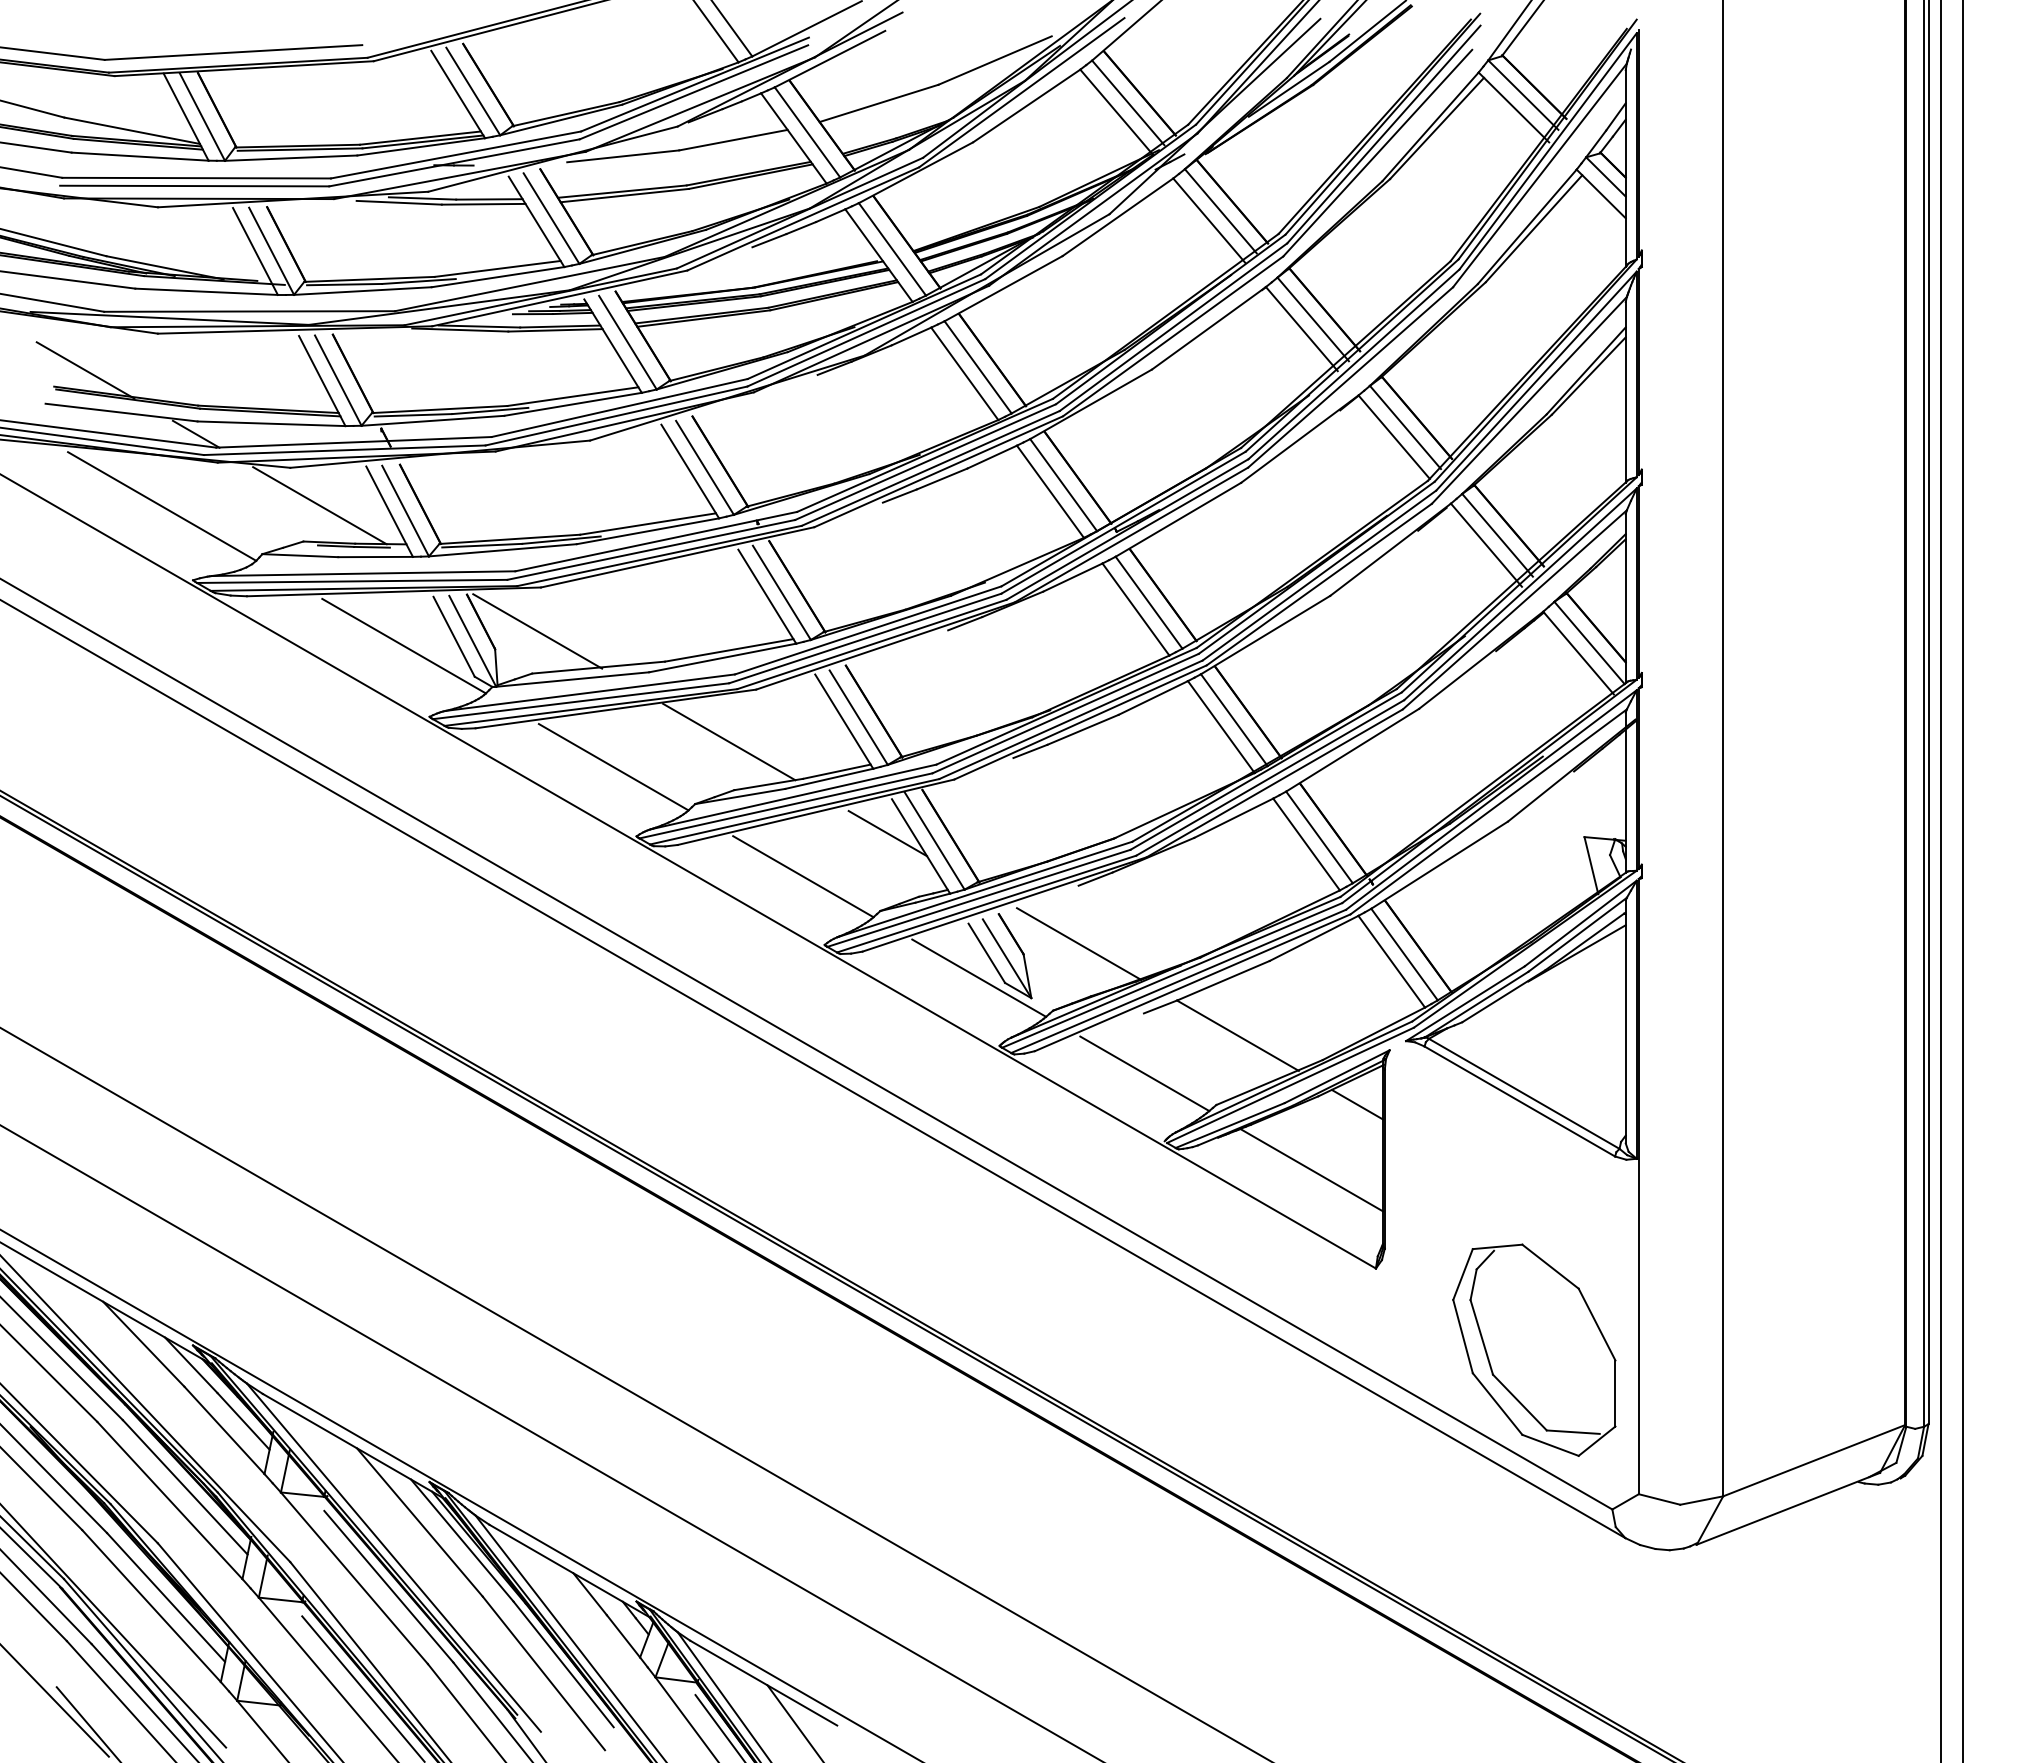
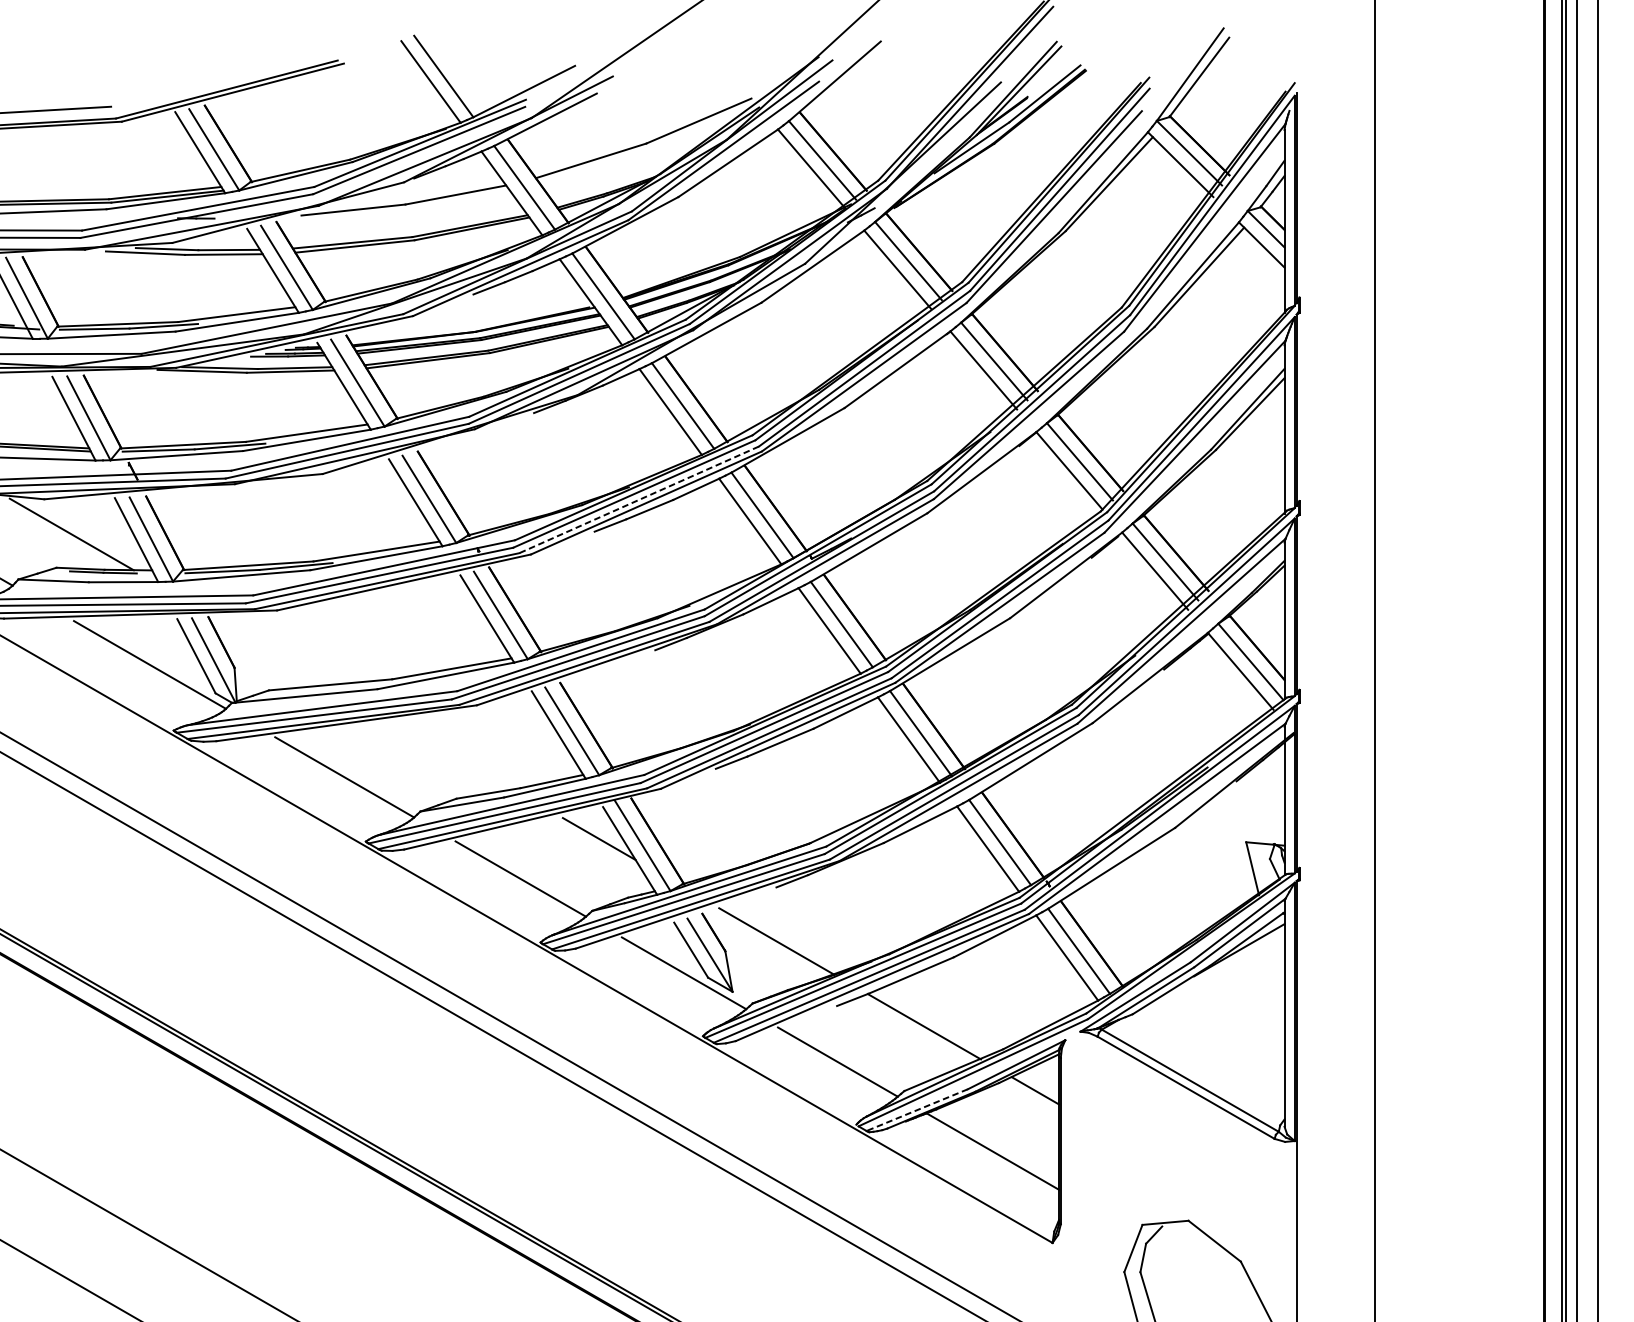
line: (930, 468) -> (638, 499), solid -> dashed
line: (537, 631) -> (273, 651), removed
line: (729, 741) -> (452, 753), removed
line: (1230, 1125) -> (917, 1110), solid -> dashed

